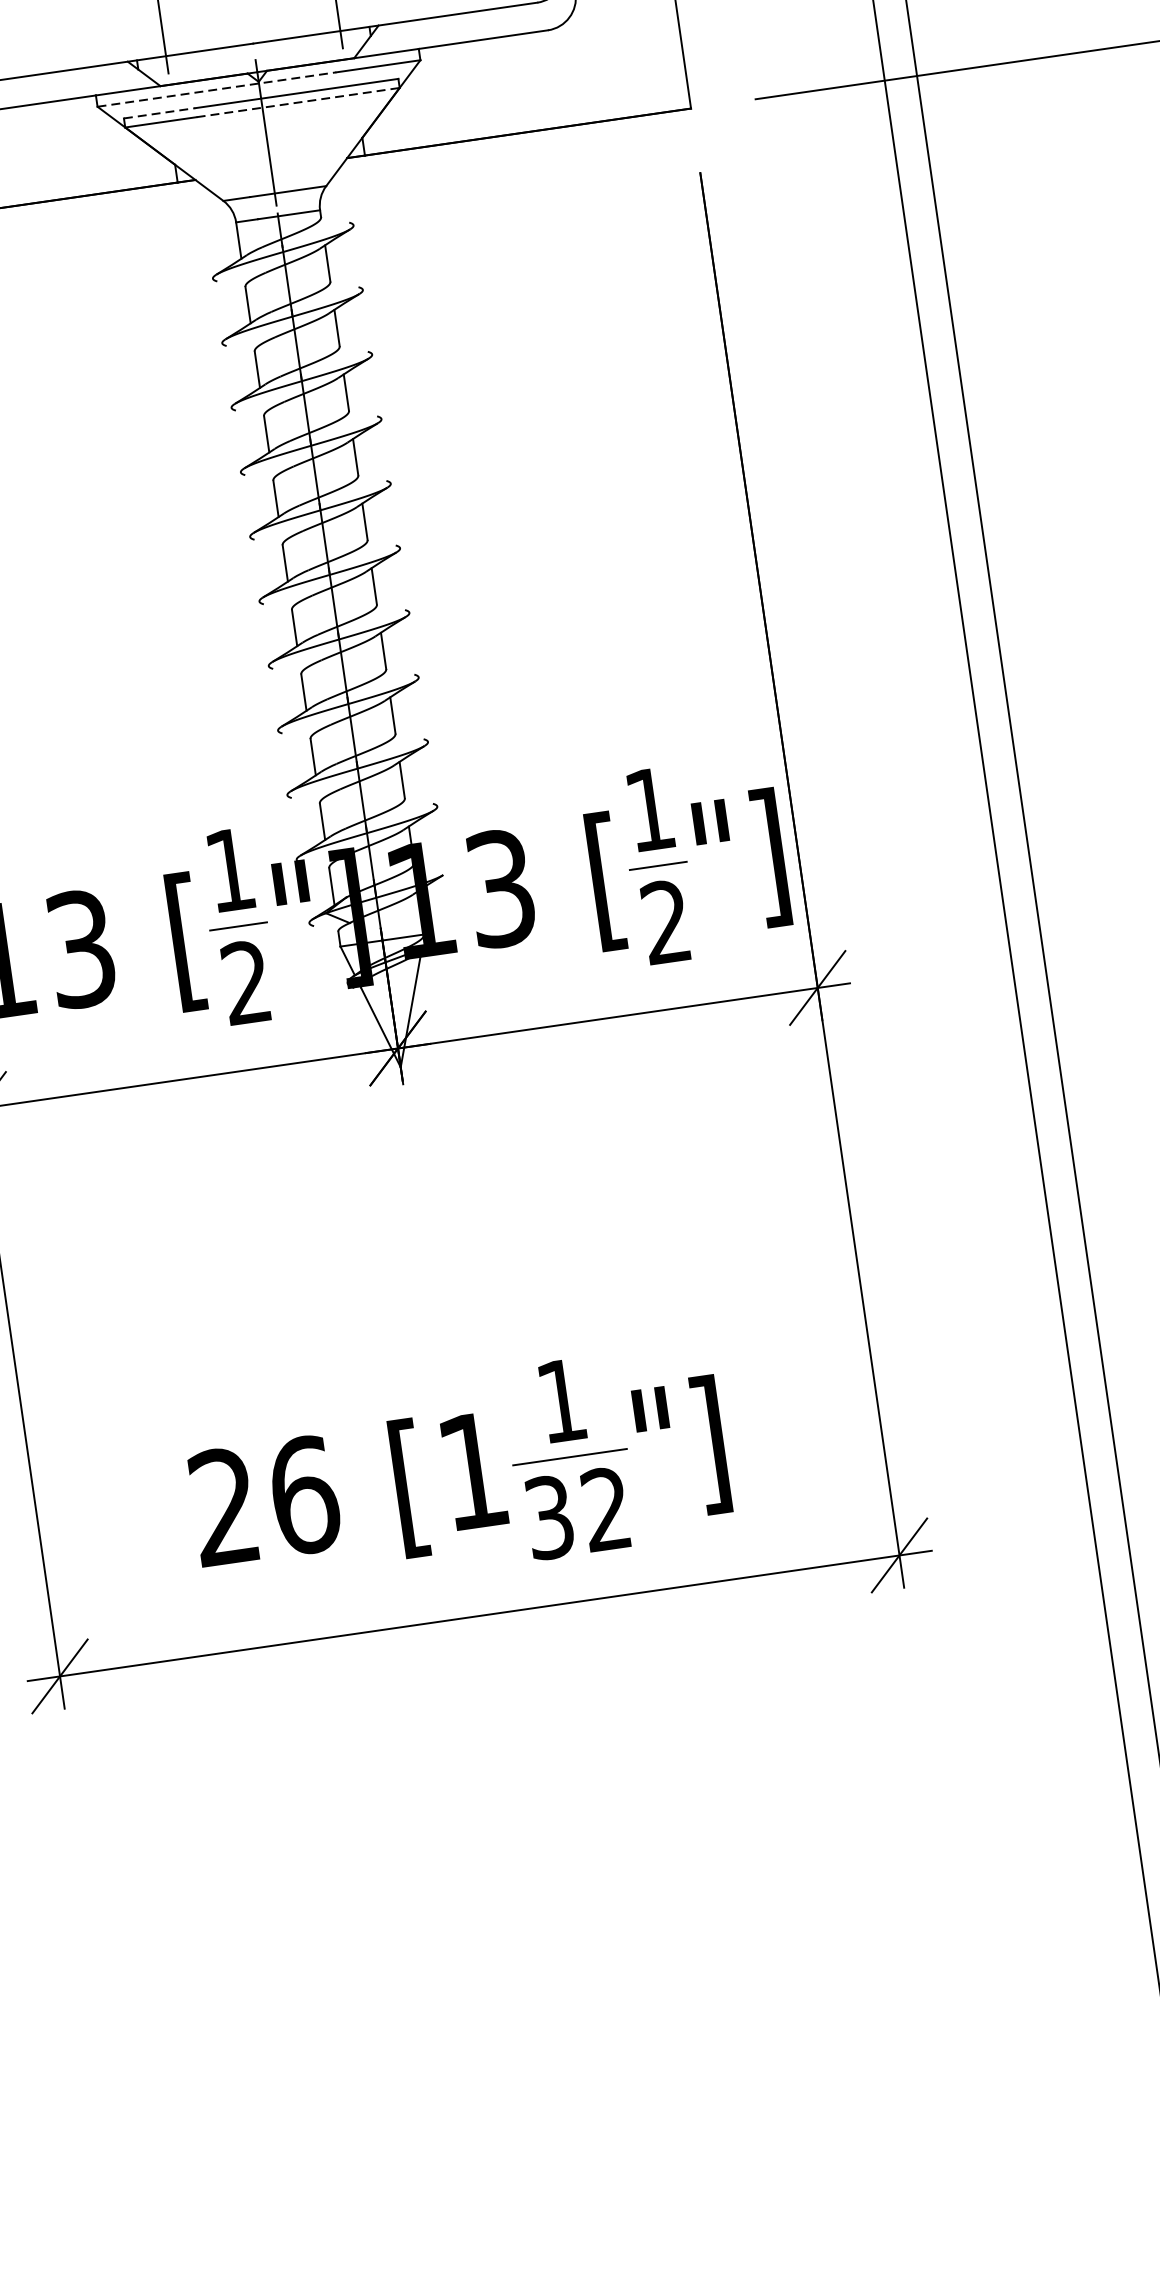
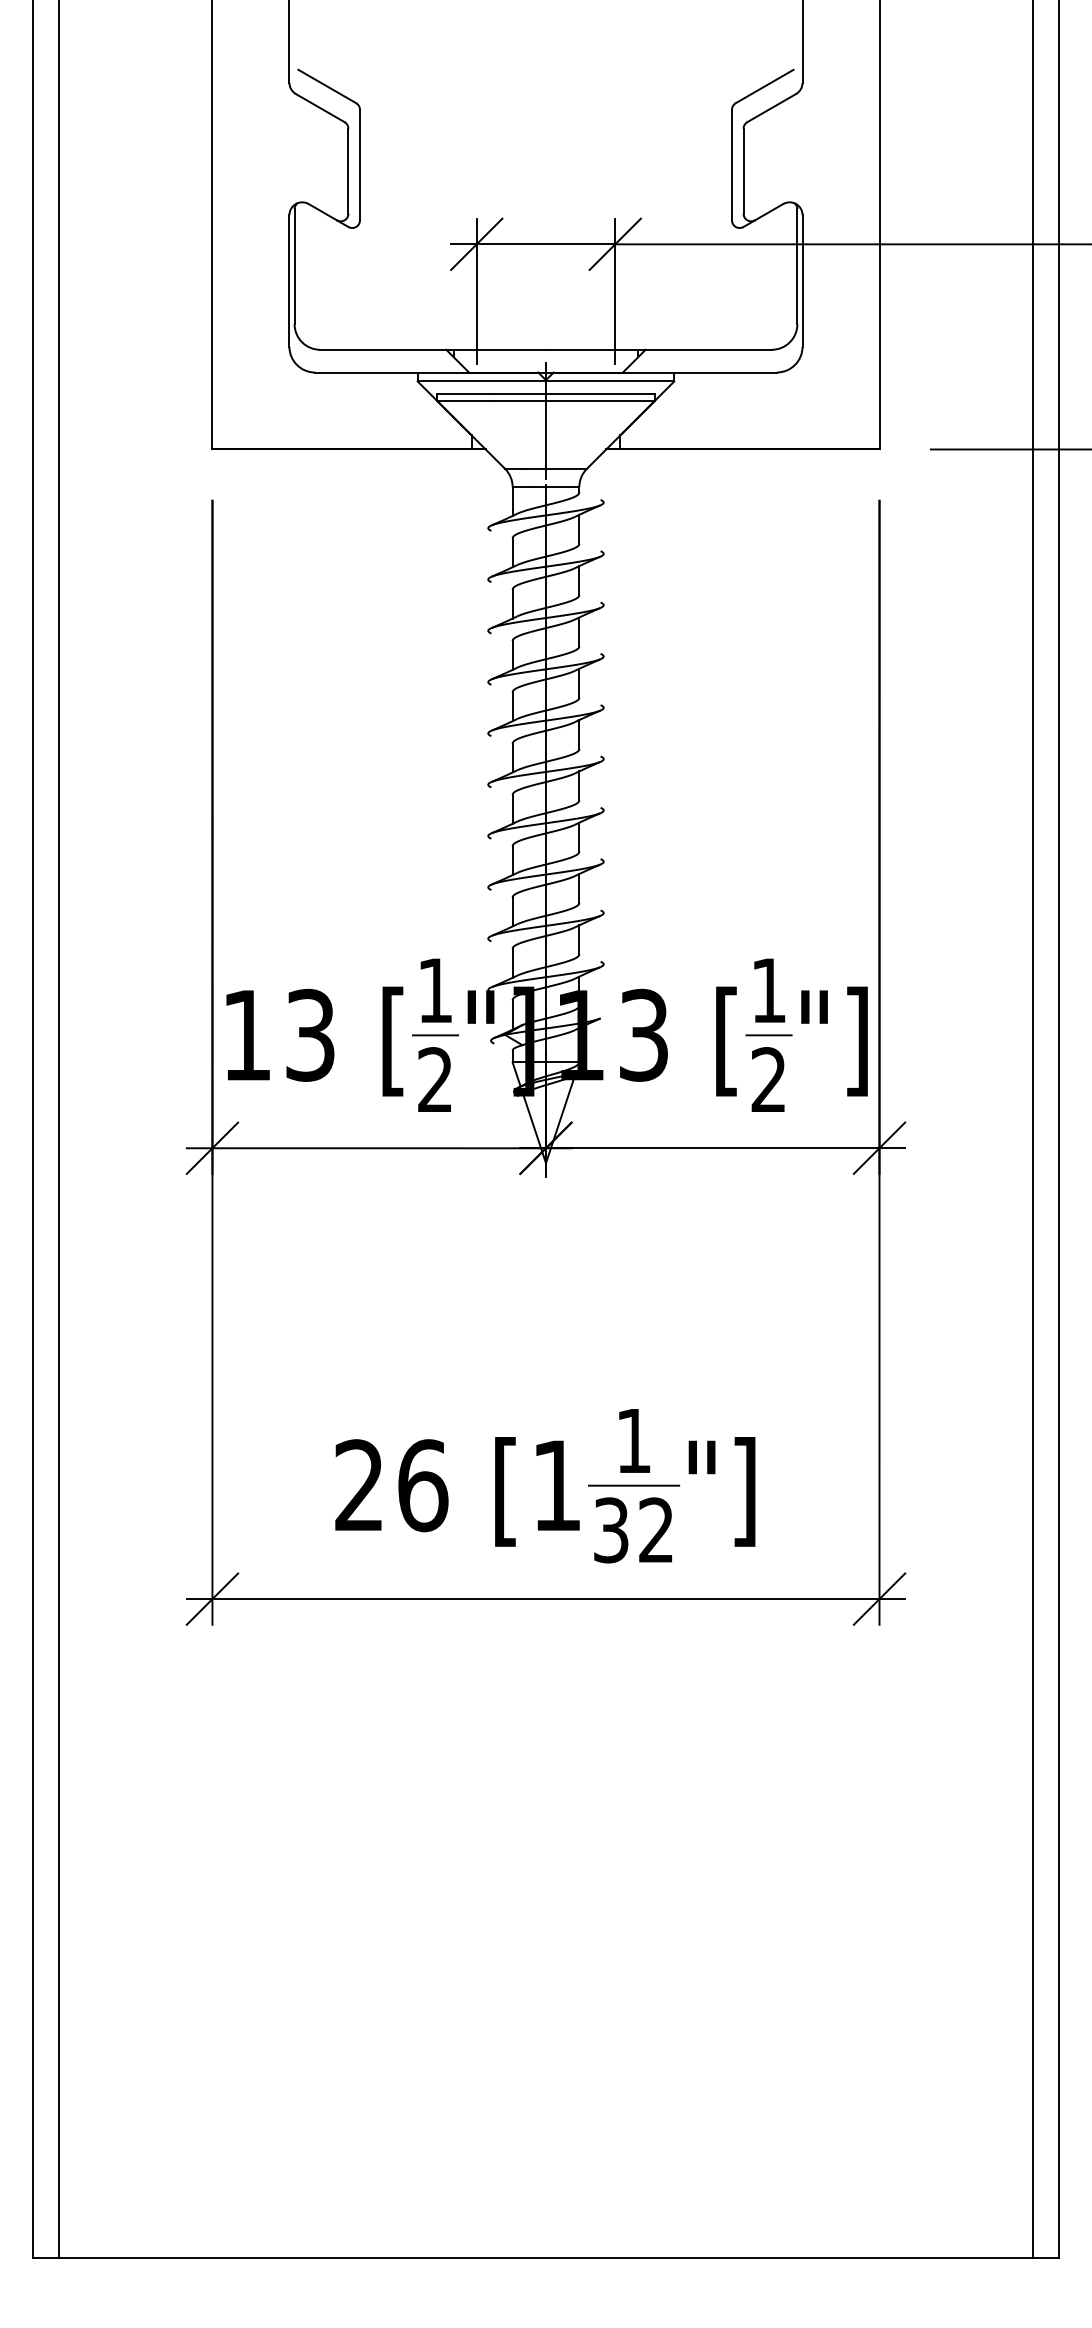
line: (216, 89) -> (512, 381), dashed -> solid
line: (298, 102) -> (574, 400), dashed -> solid
line: (159, 113) -> (465, 393), dashed -> solid

